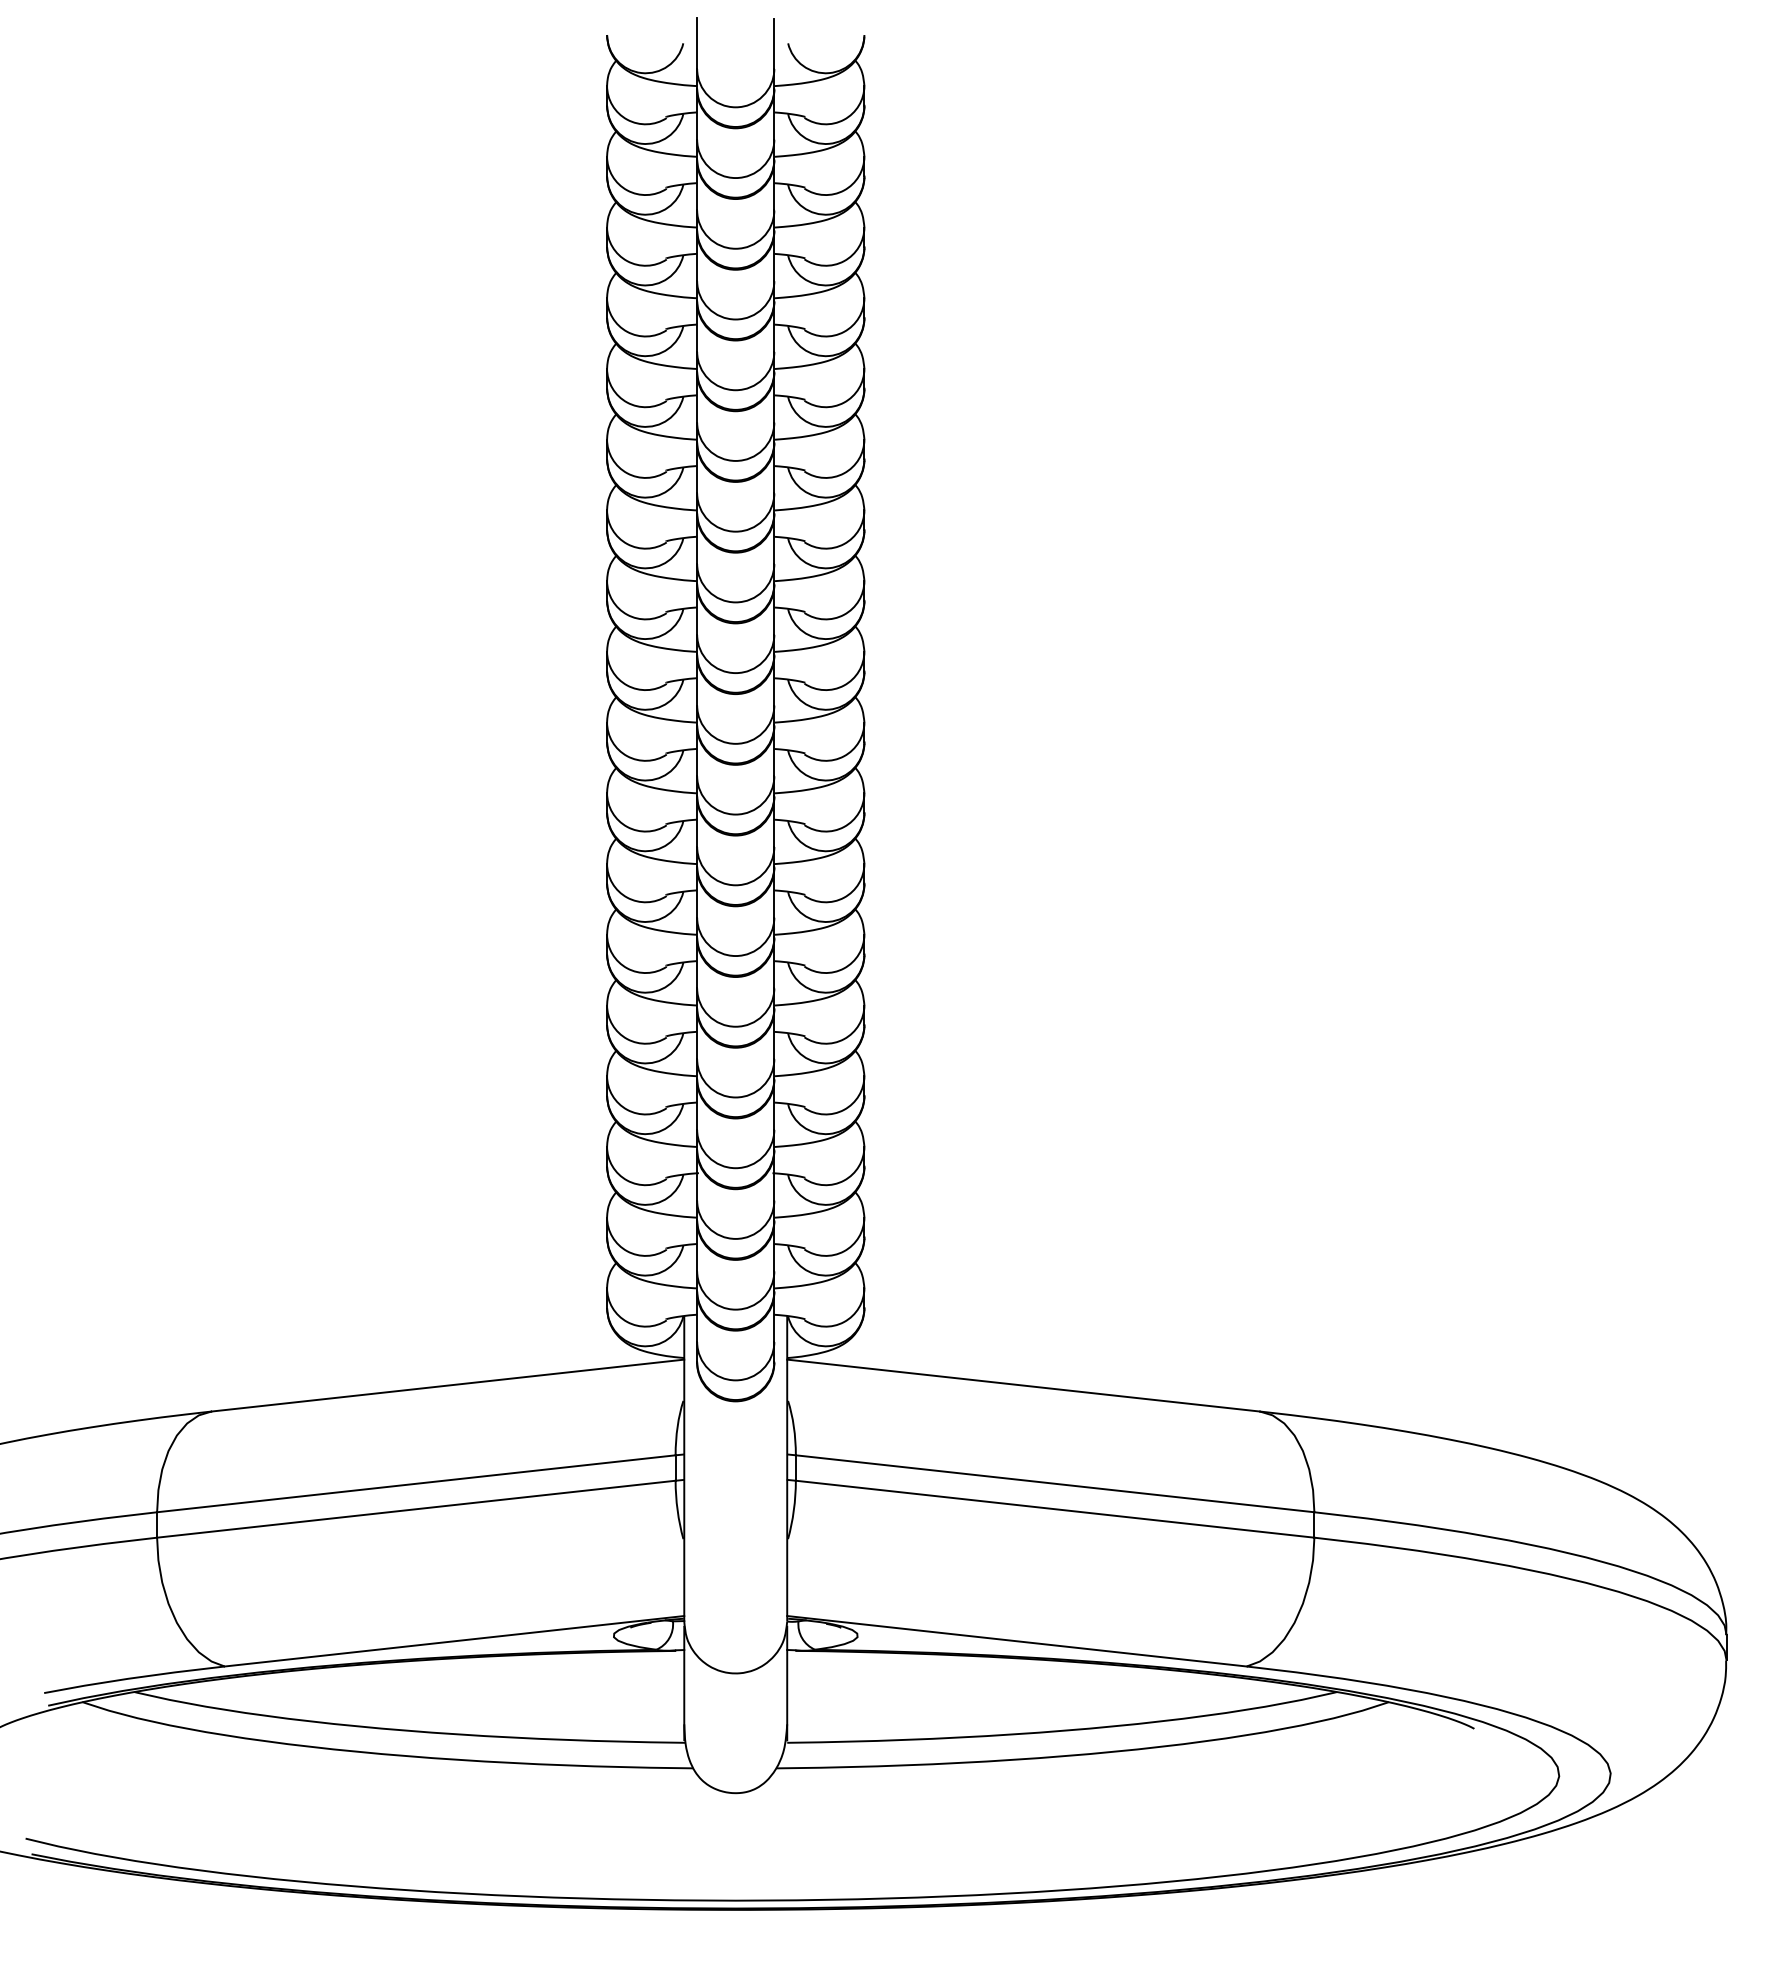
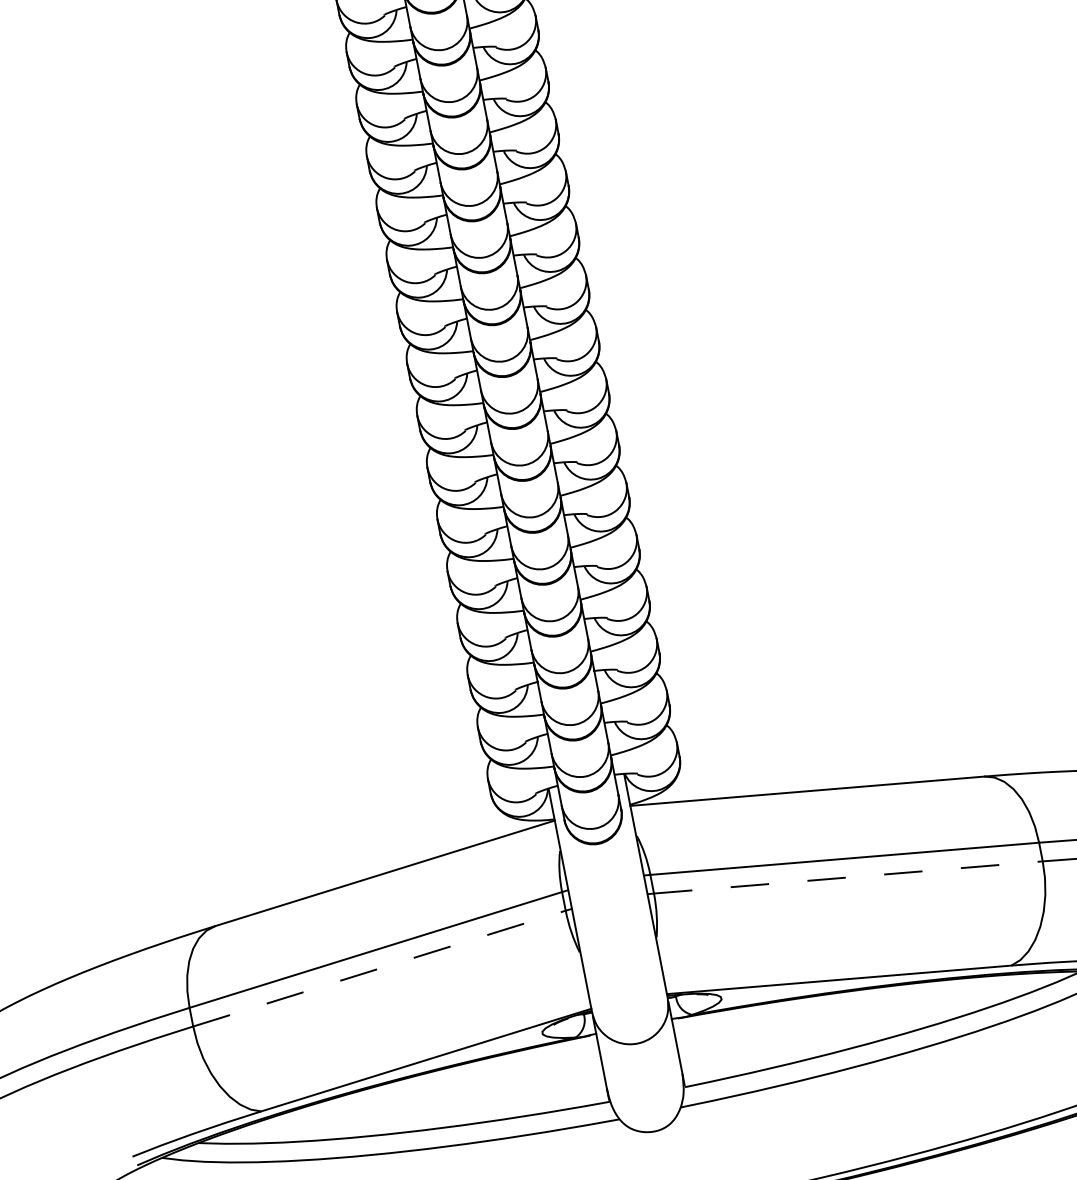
line: (416, 1509) -> (379, 968), solid -> dashed
line: (1055, 1509) -> (848, 877), solid -> dashed

